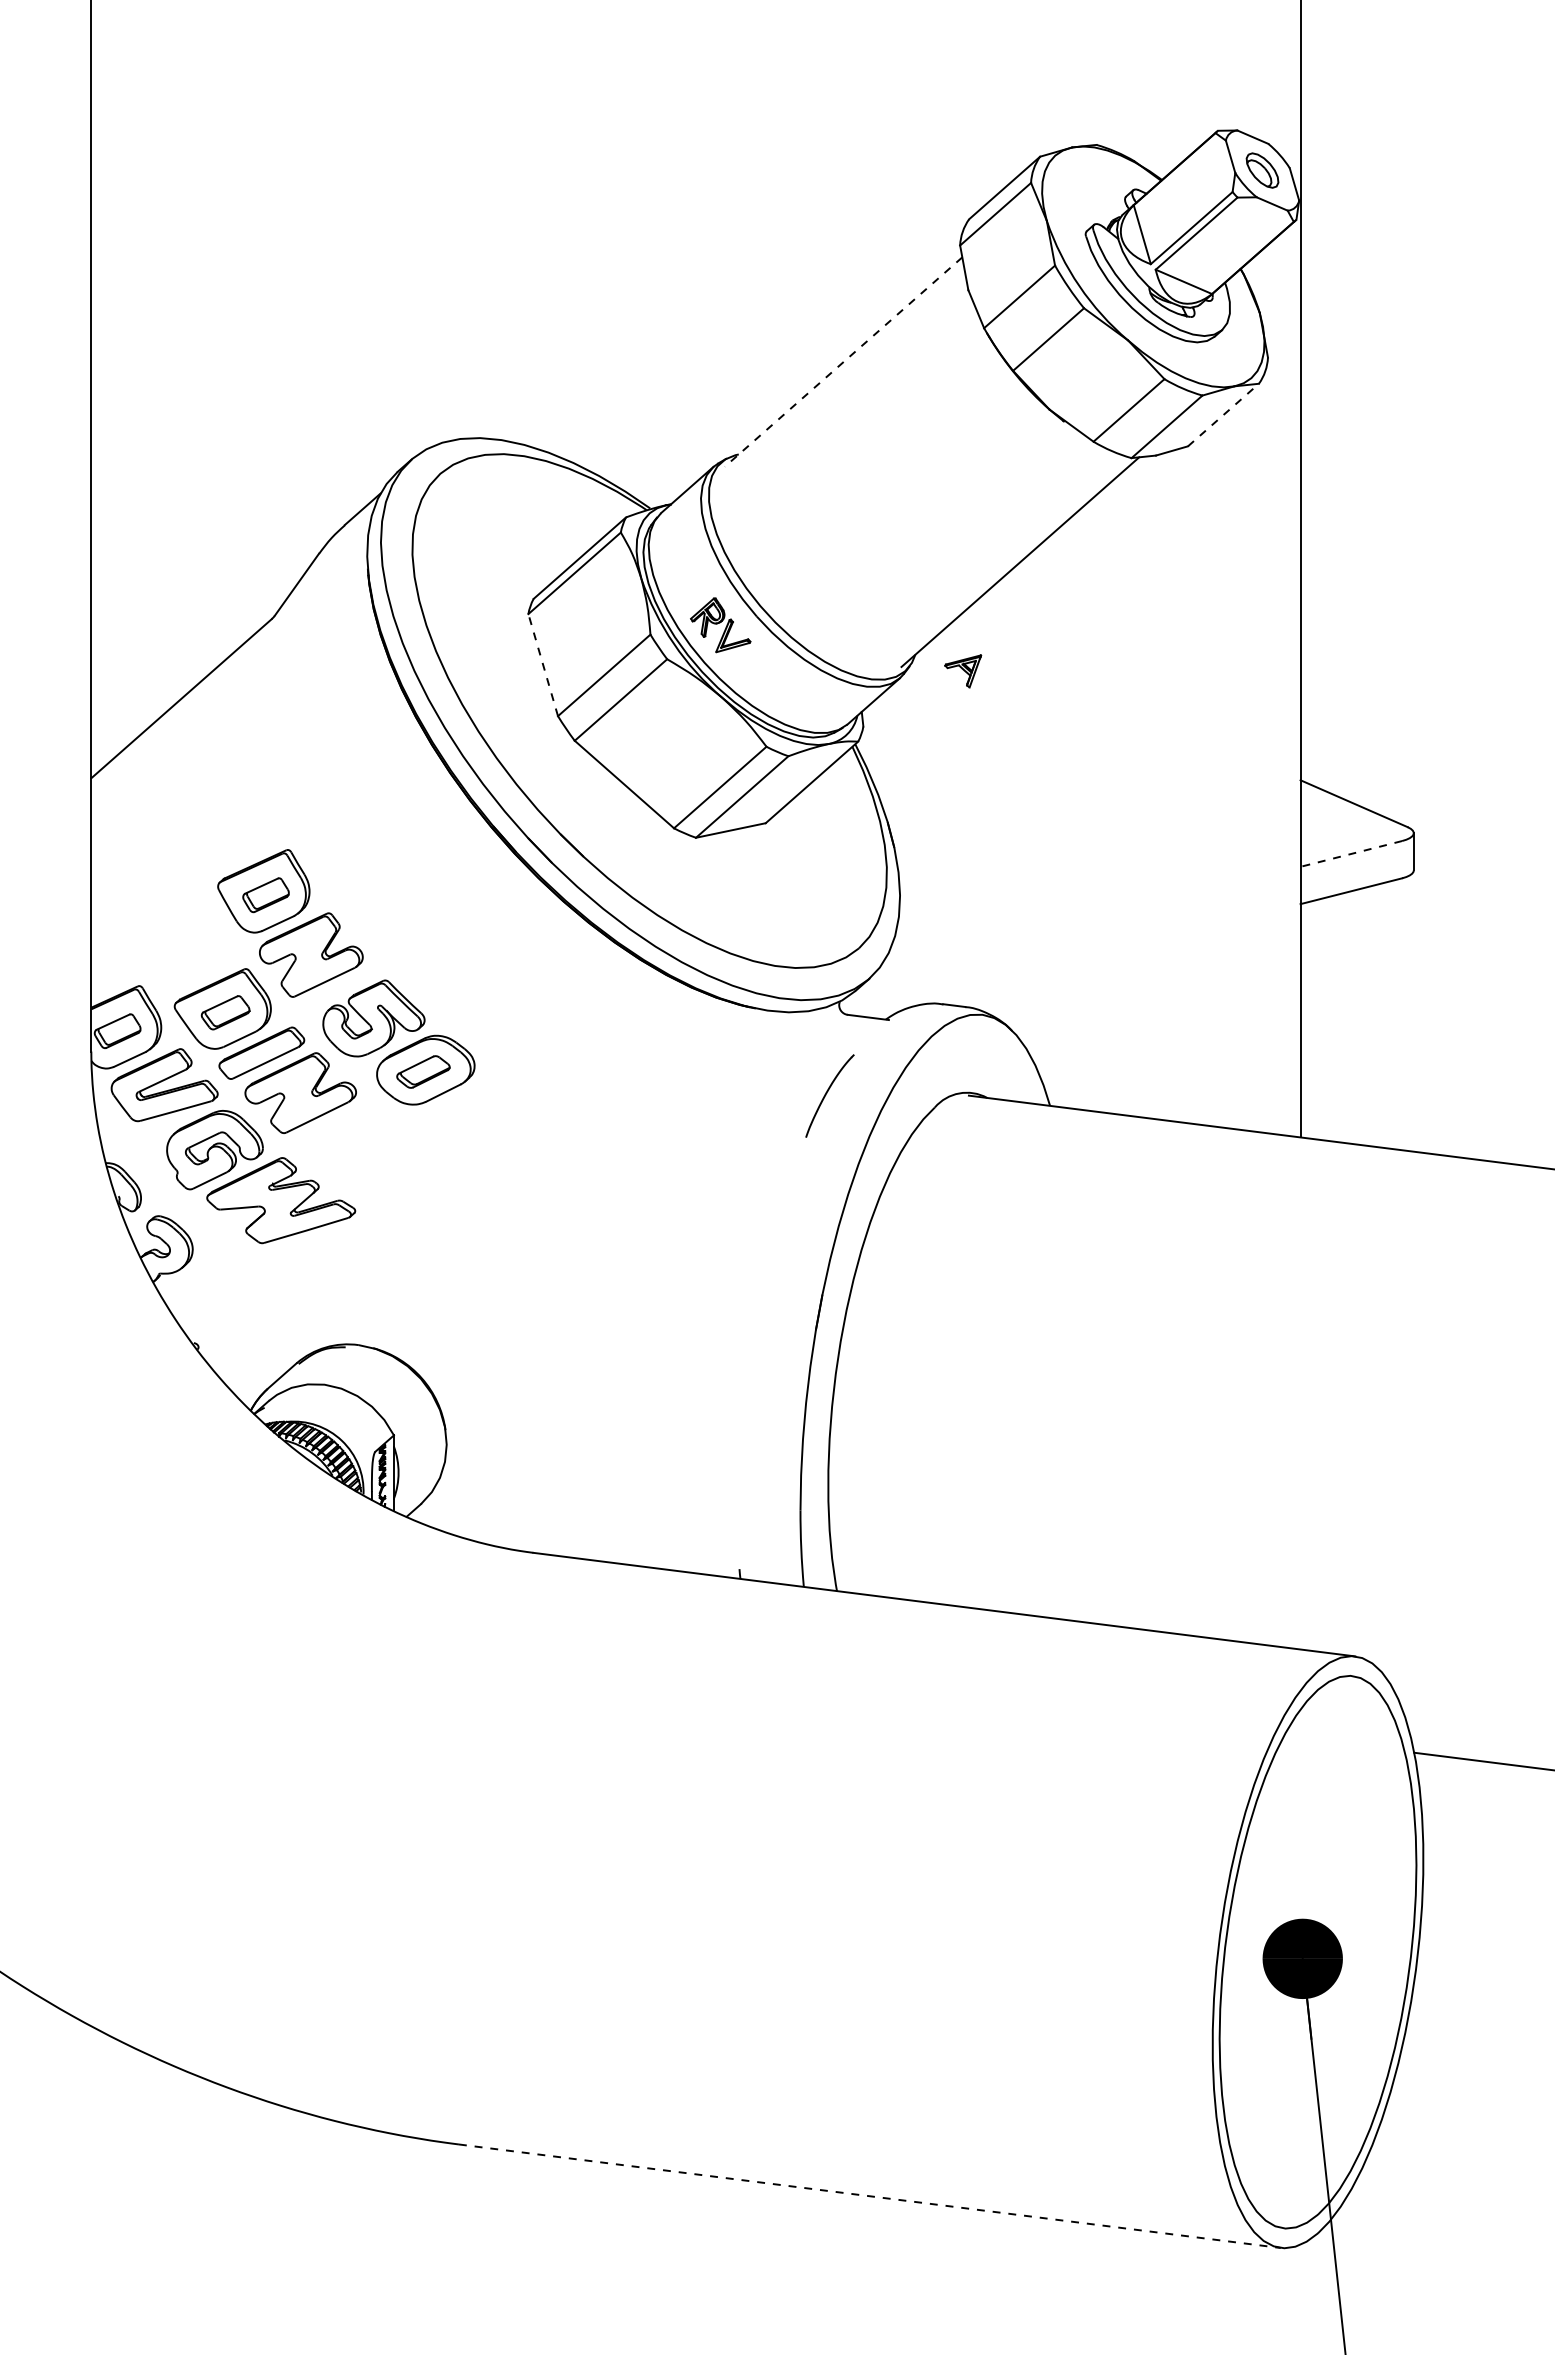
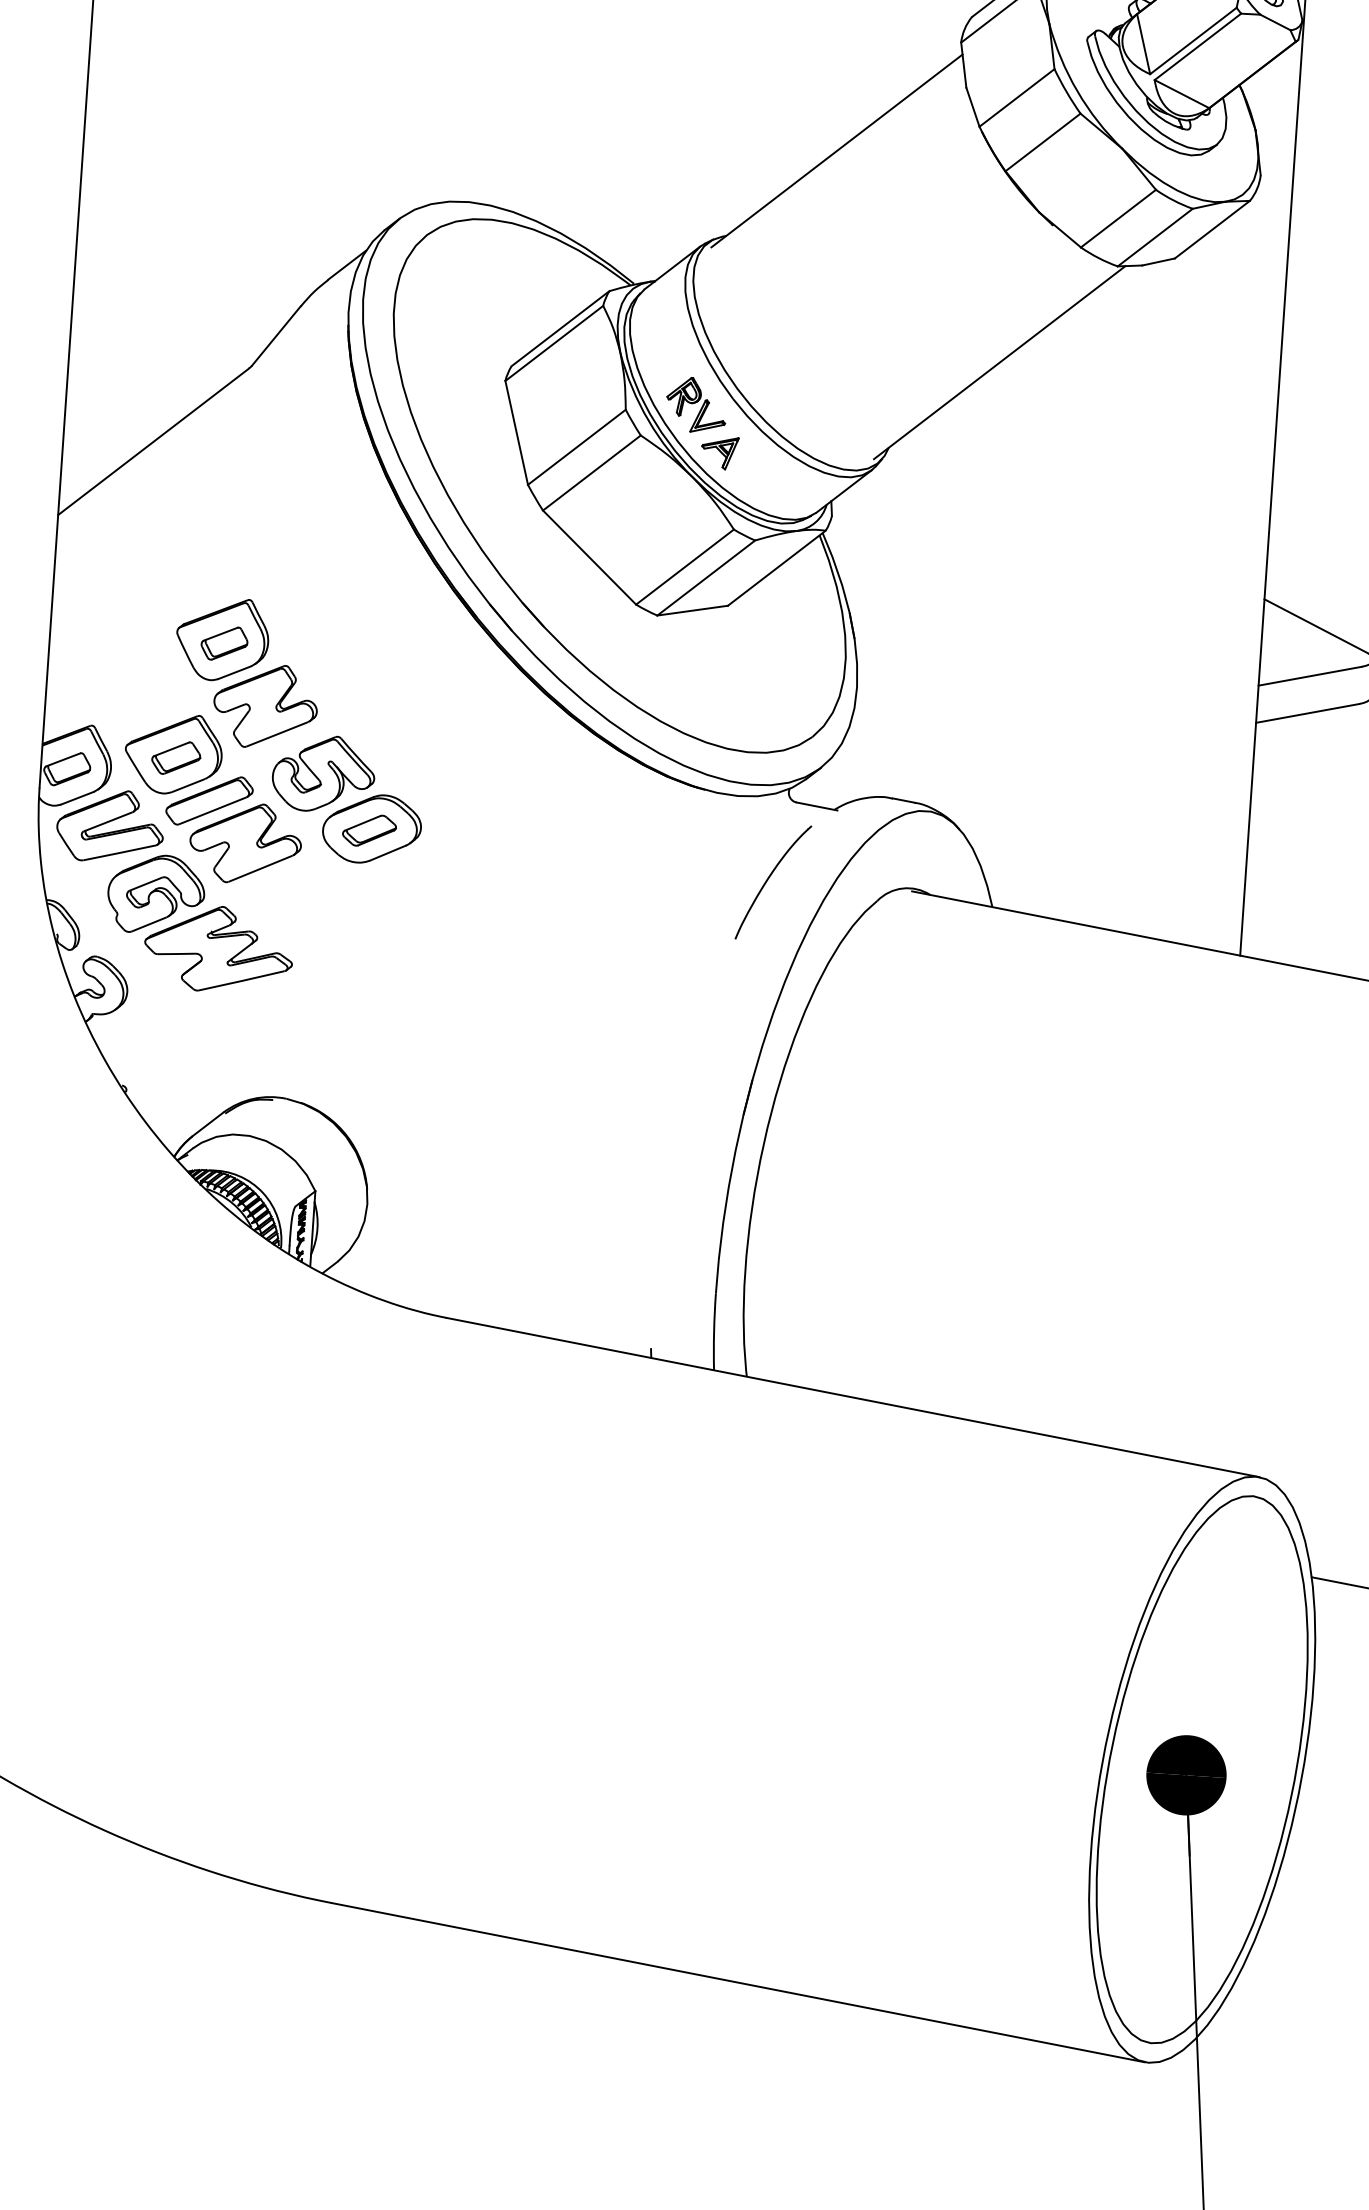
line: (843, 362) -> (836, 151), dashed -> solid
line: (1223, 414) -> (1212, 229), dashed -> solid
line: (543, 664) -> (517, 432), dashed -> solid
part: (963, 671) -> (720, 453), moved
line: (1350, 854) -> (1309, 676), dashed -> solid
part: (829, 1095) -> (773, 881), size x1.43
line: (870, 2196) -> (739, 1982), dashed -> solid

